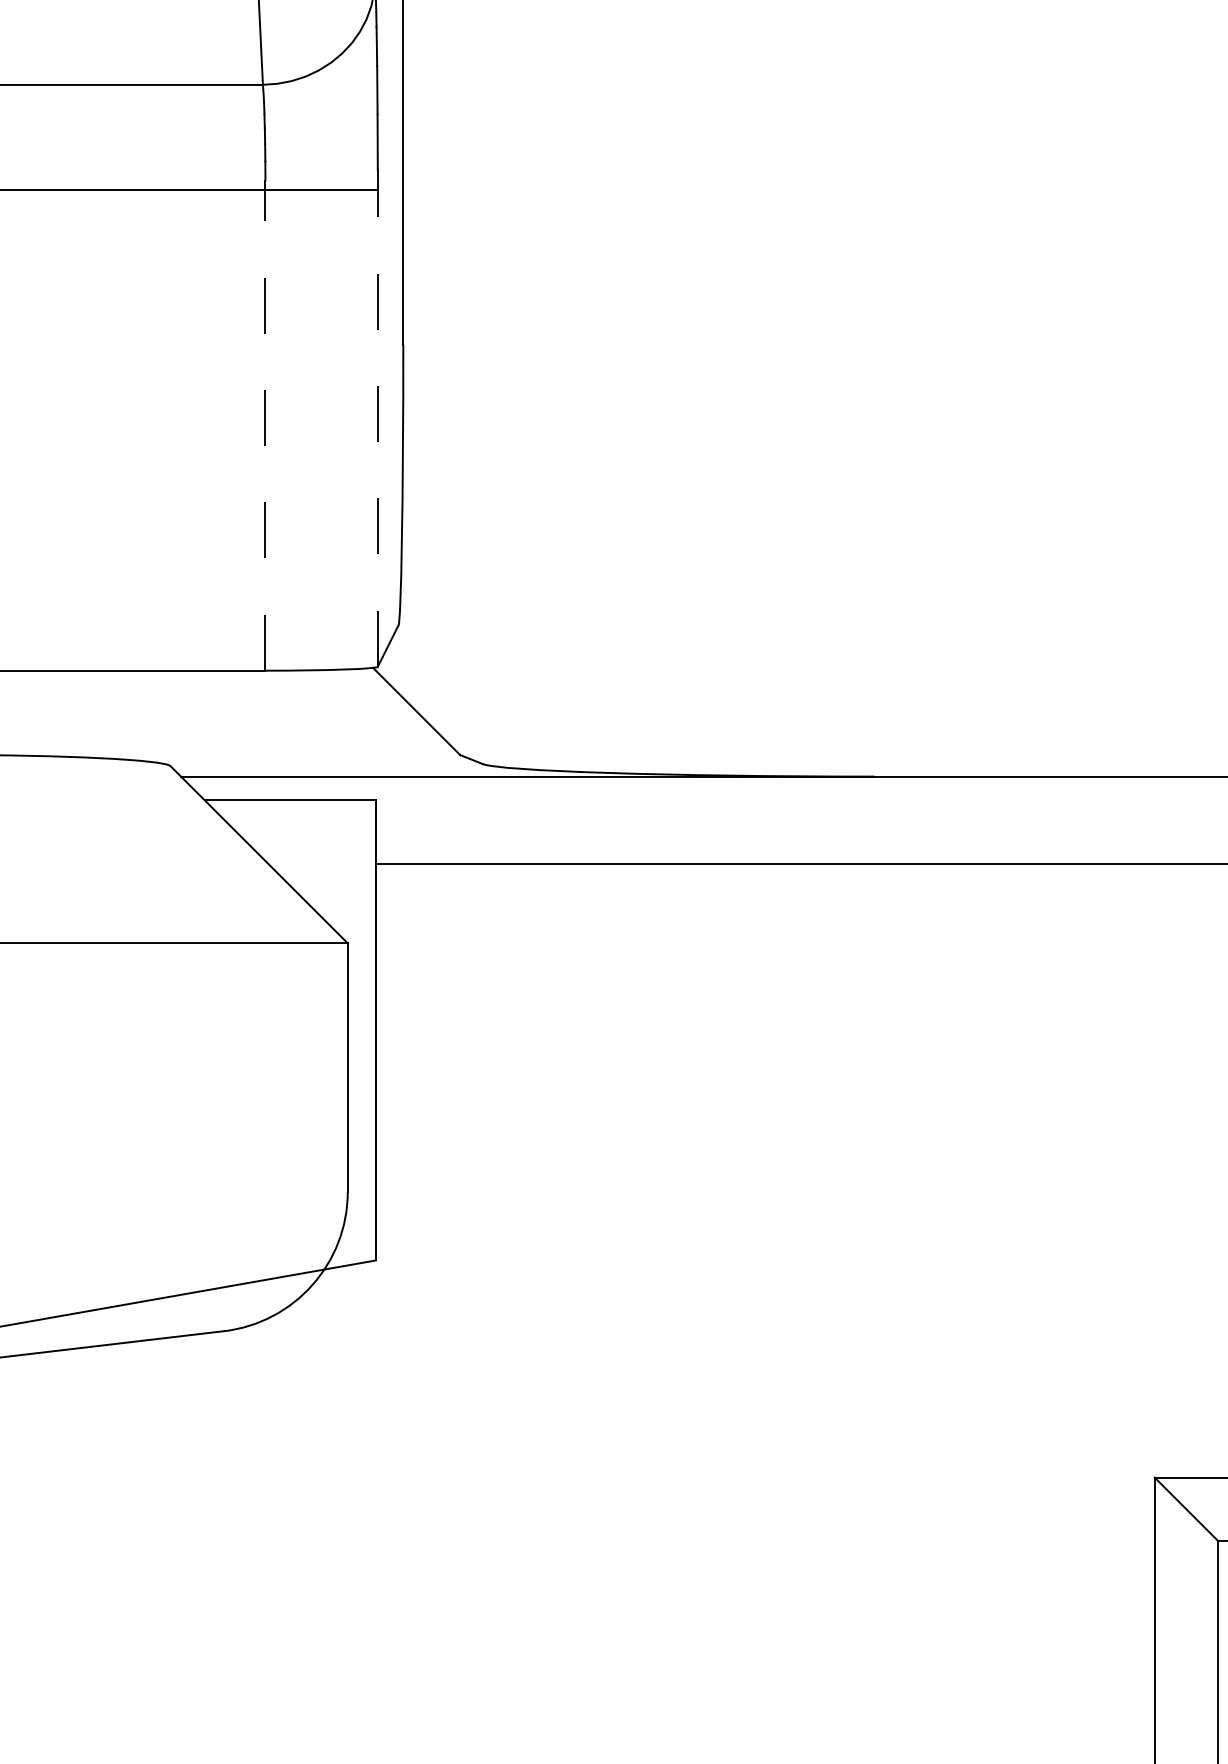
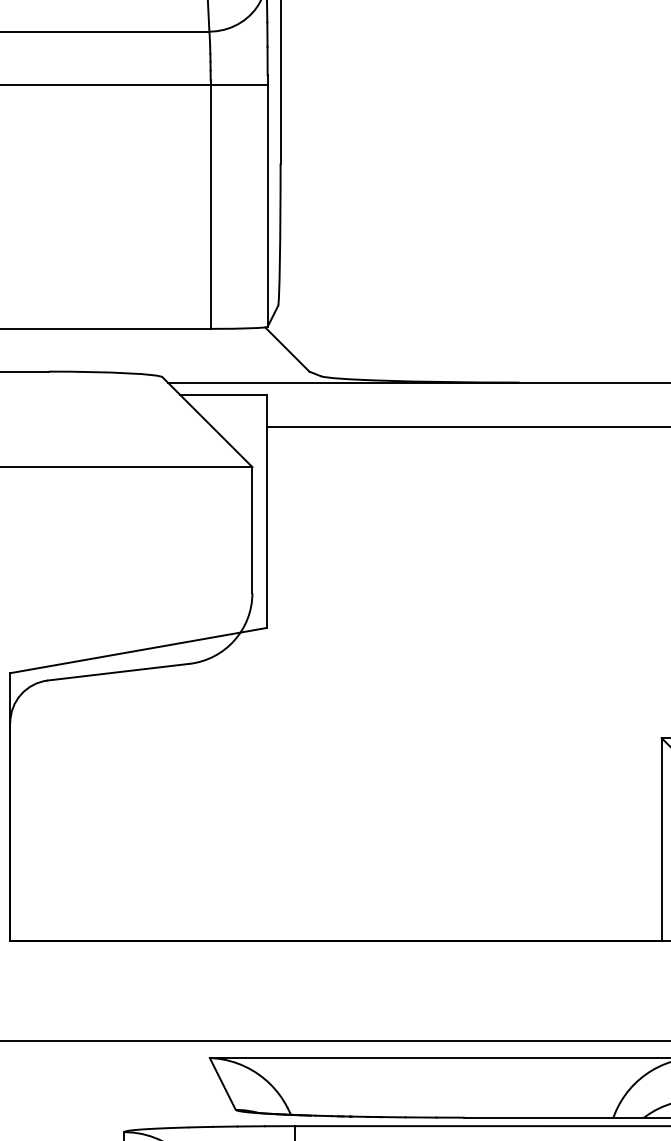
line: (377, 419) -> (267, 201), dashed -> solid
line: (265, 425) -> (210, 204), dashed -> solid

